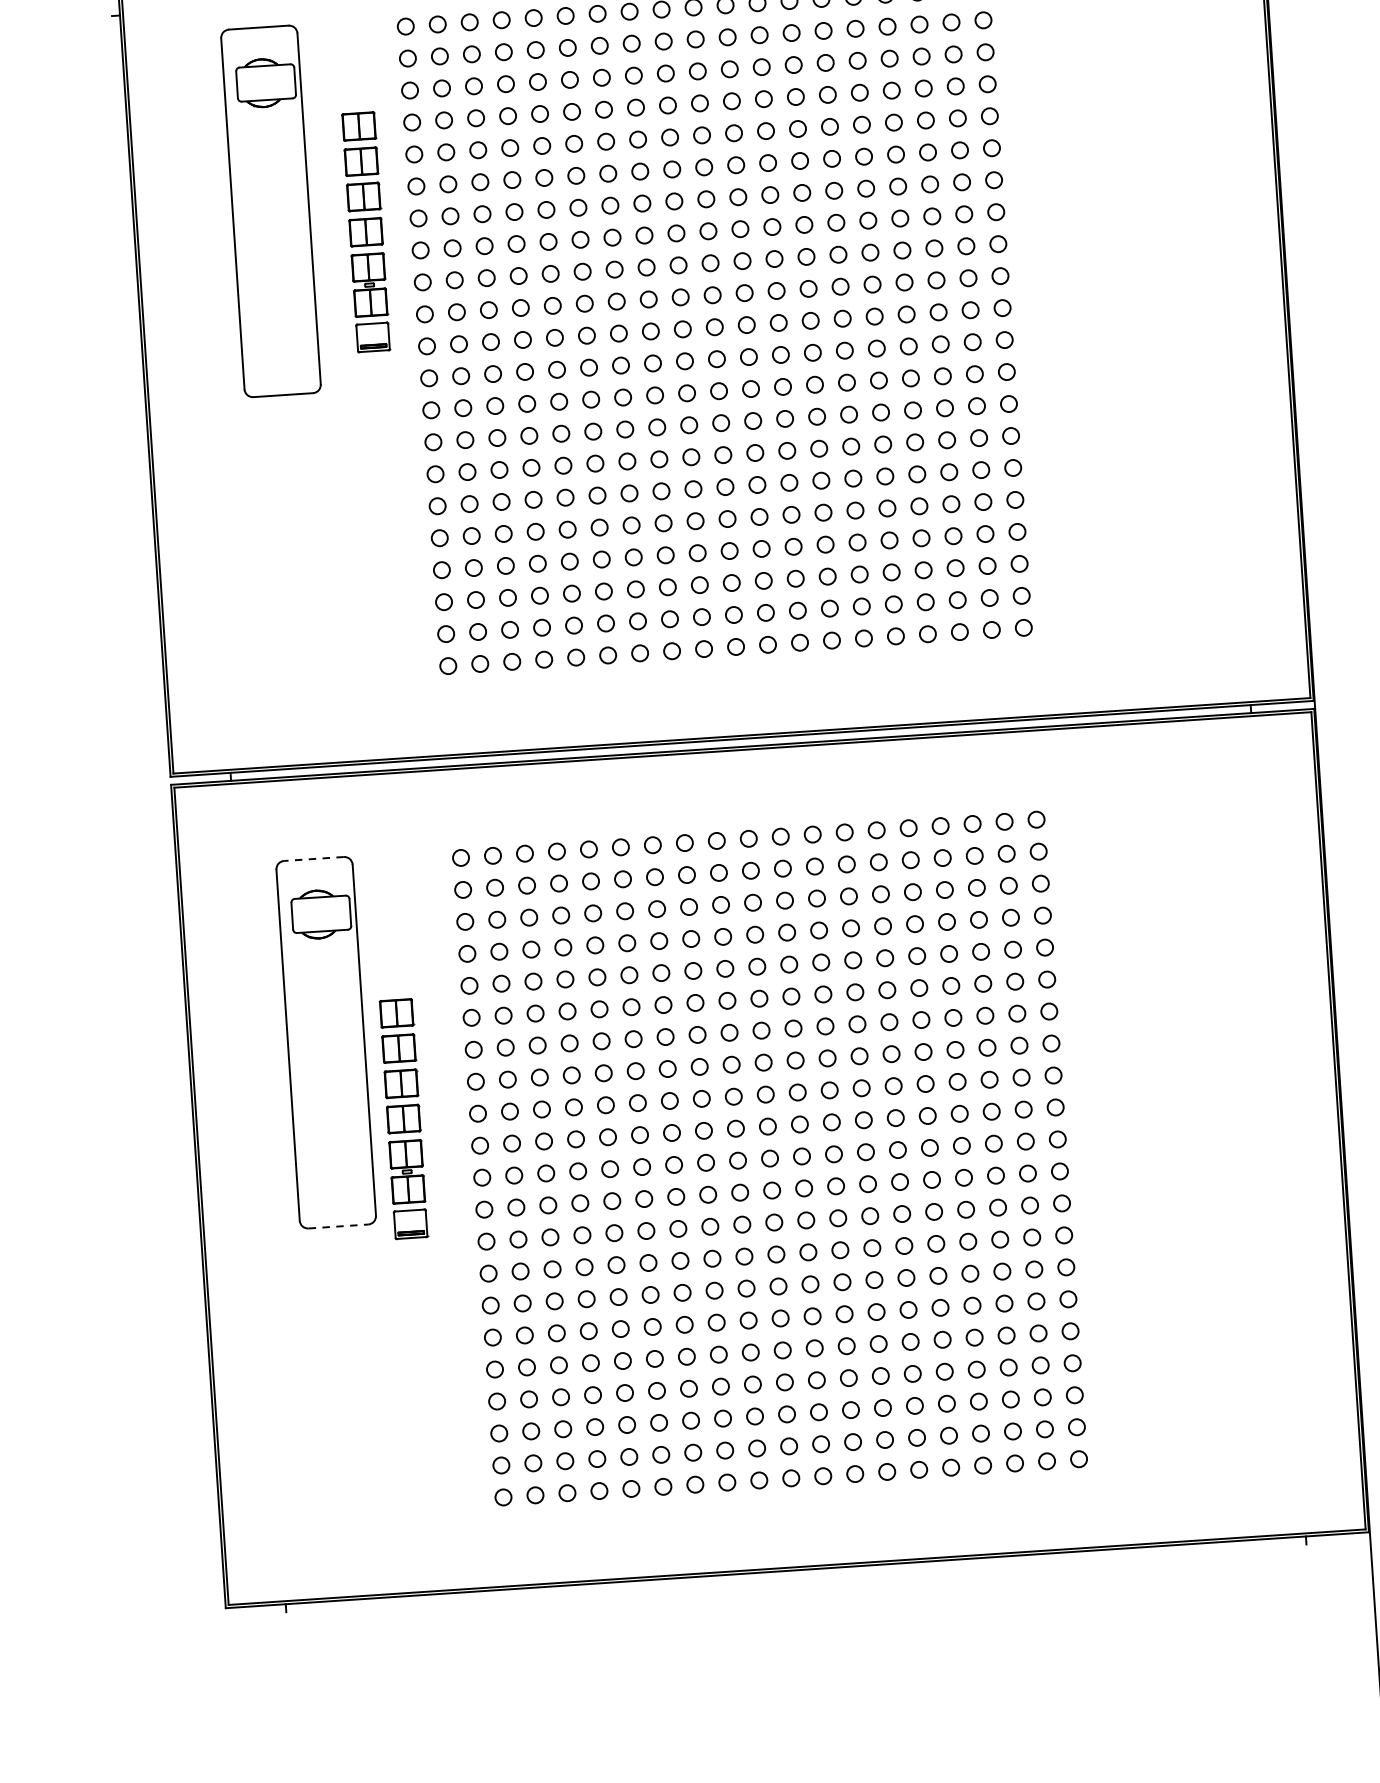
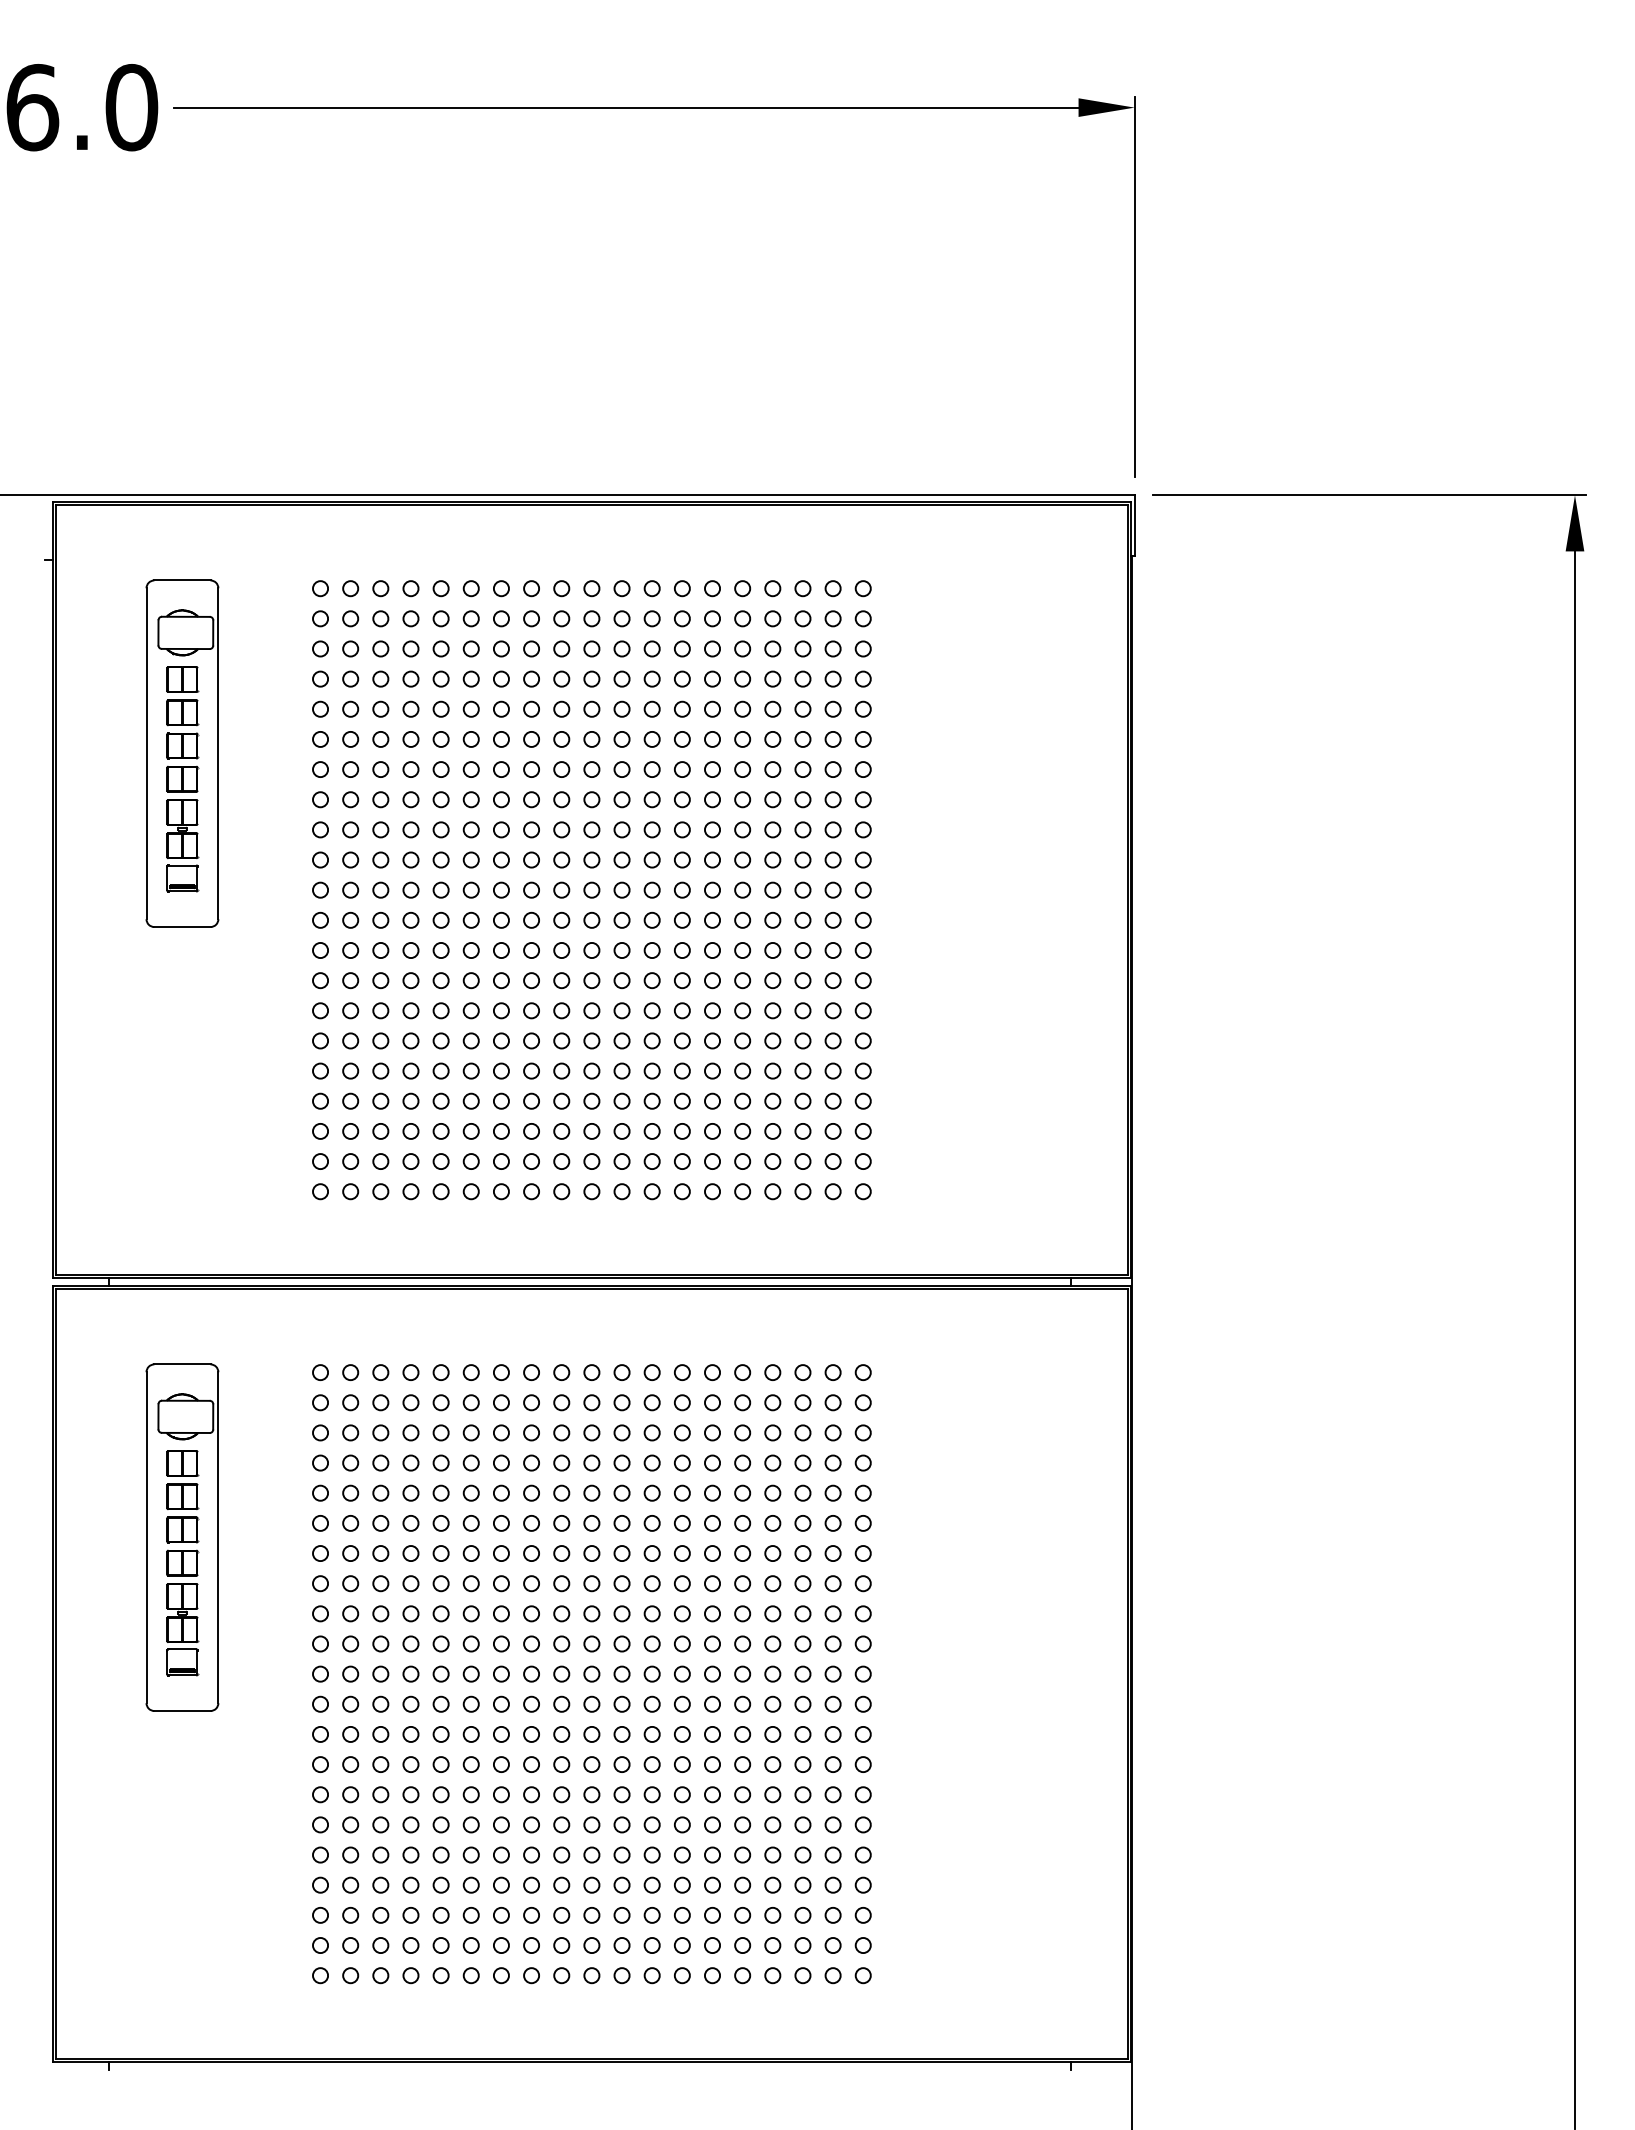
part: (366, 232) -> (182, 779), moved
line: (313, 859) -> (181, 1364), dashed -> solid
part: (403, 1119) -> (182, 1563), moved
line: (338, 1225) -> (182, 1710), dashed -> solid

